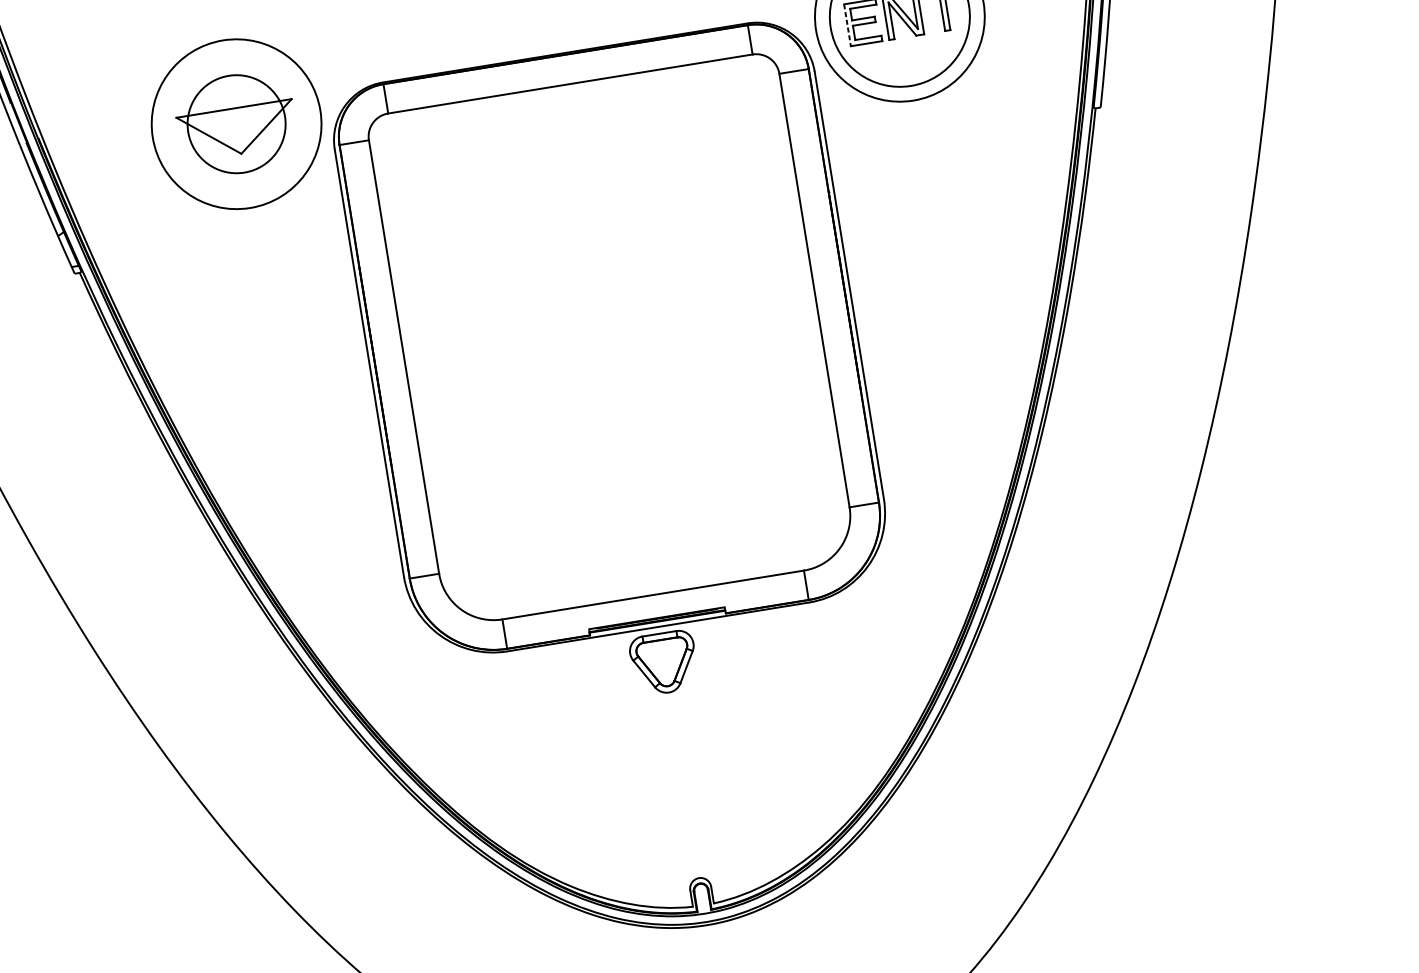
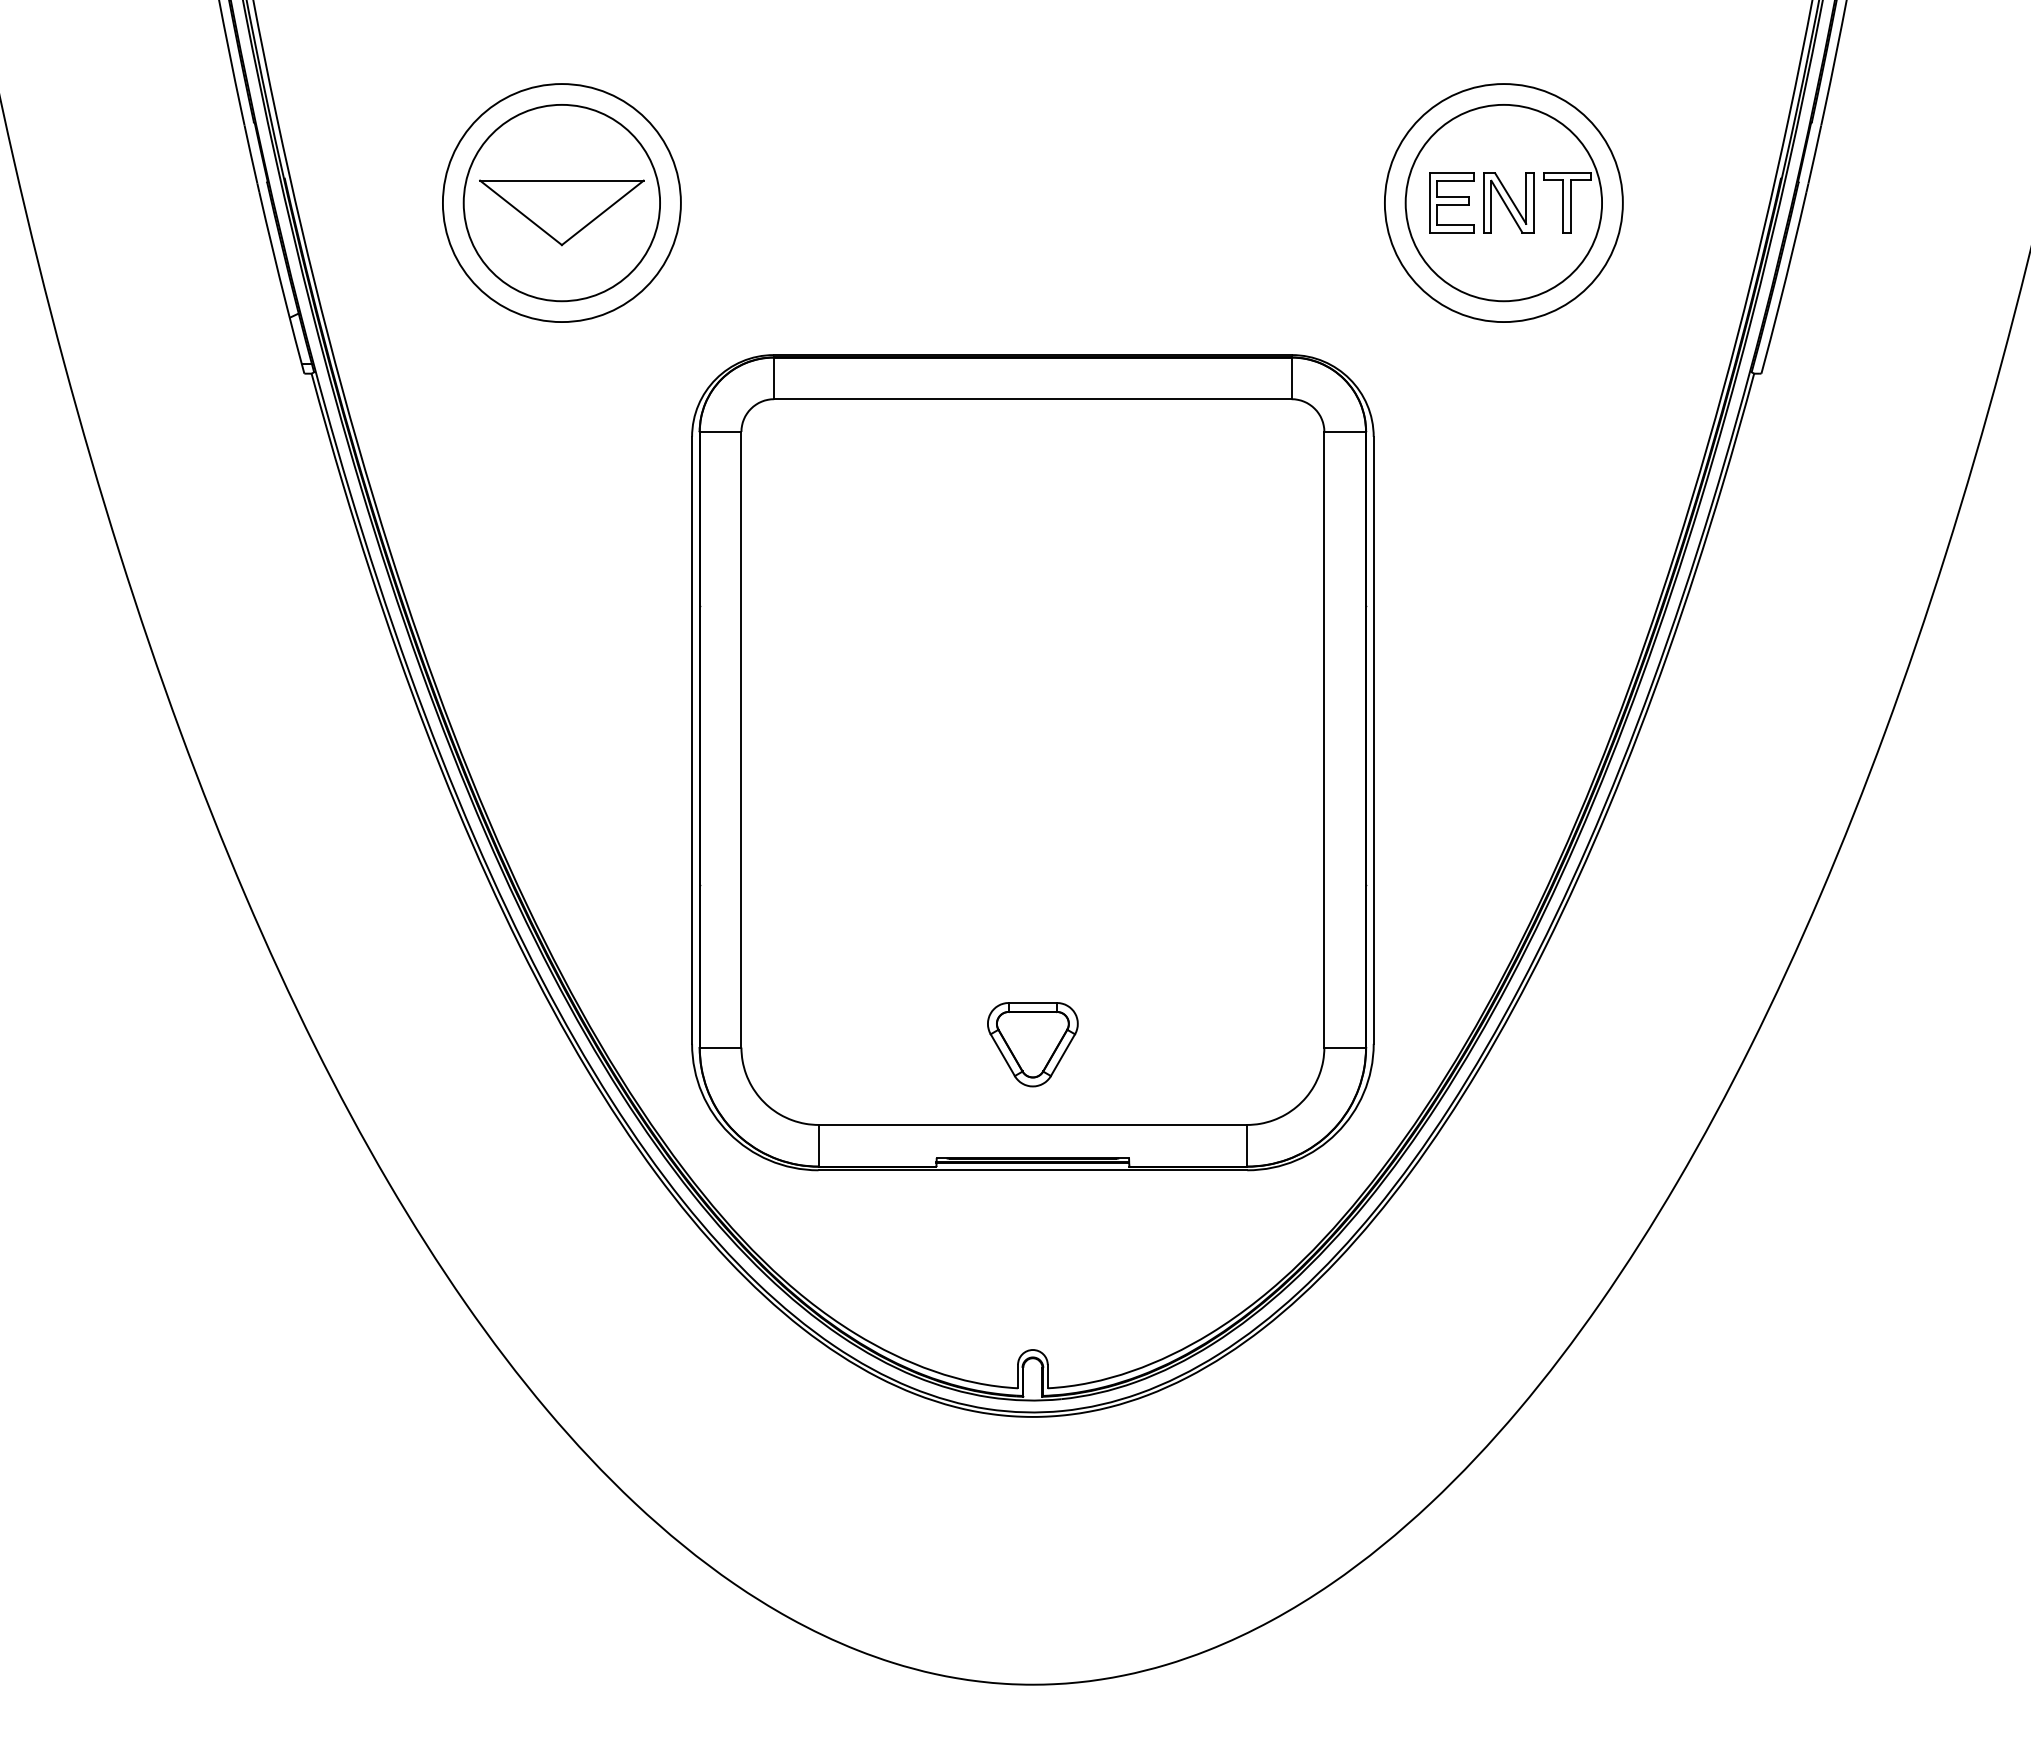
line: (847, 25) -> (1429, 203), dashed -> solid
circle: (236, 123) -> (561, 202), size x1.43
part: (611, 339) -> (1032, 762), moved

